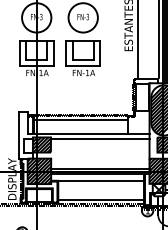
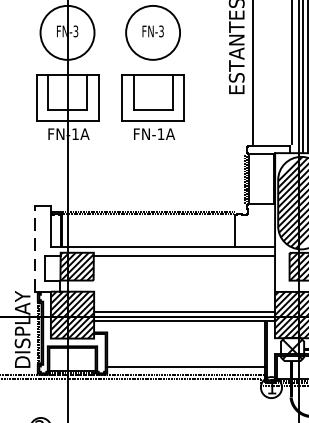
line: (80, 119) -> (148, 219), removed
line: (19, 134) -> (35, 247), solid -> dashed
line: (101, 180) -> (186, 331), removed

